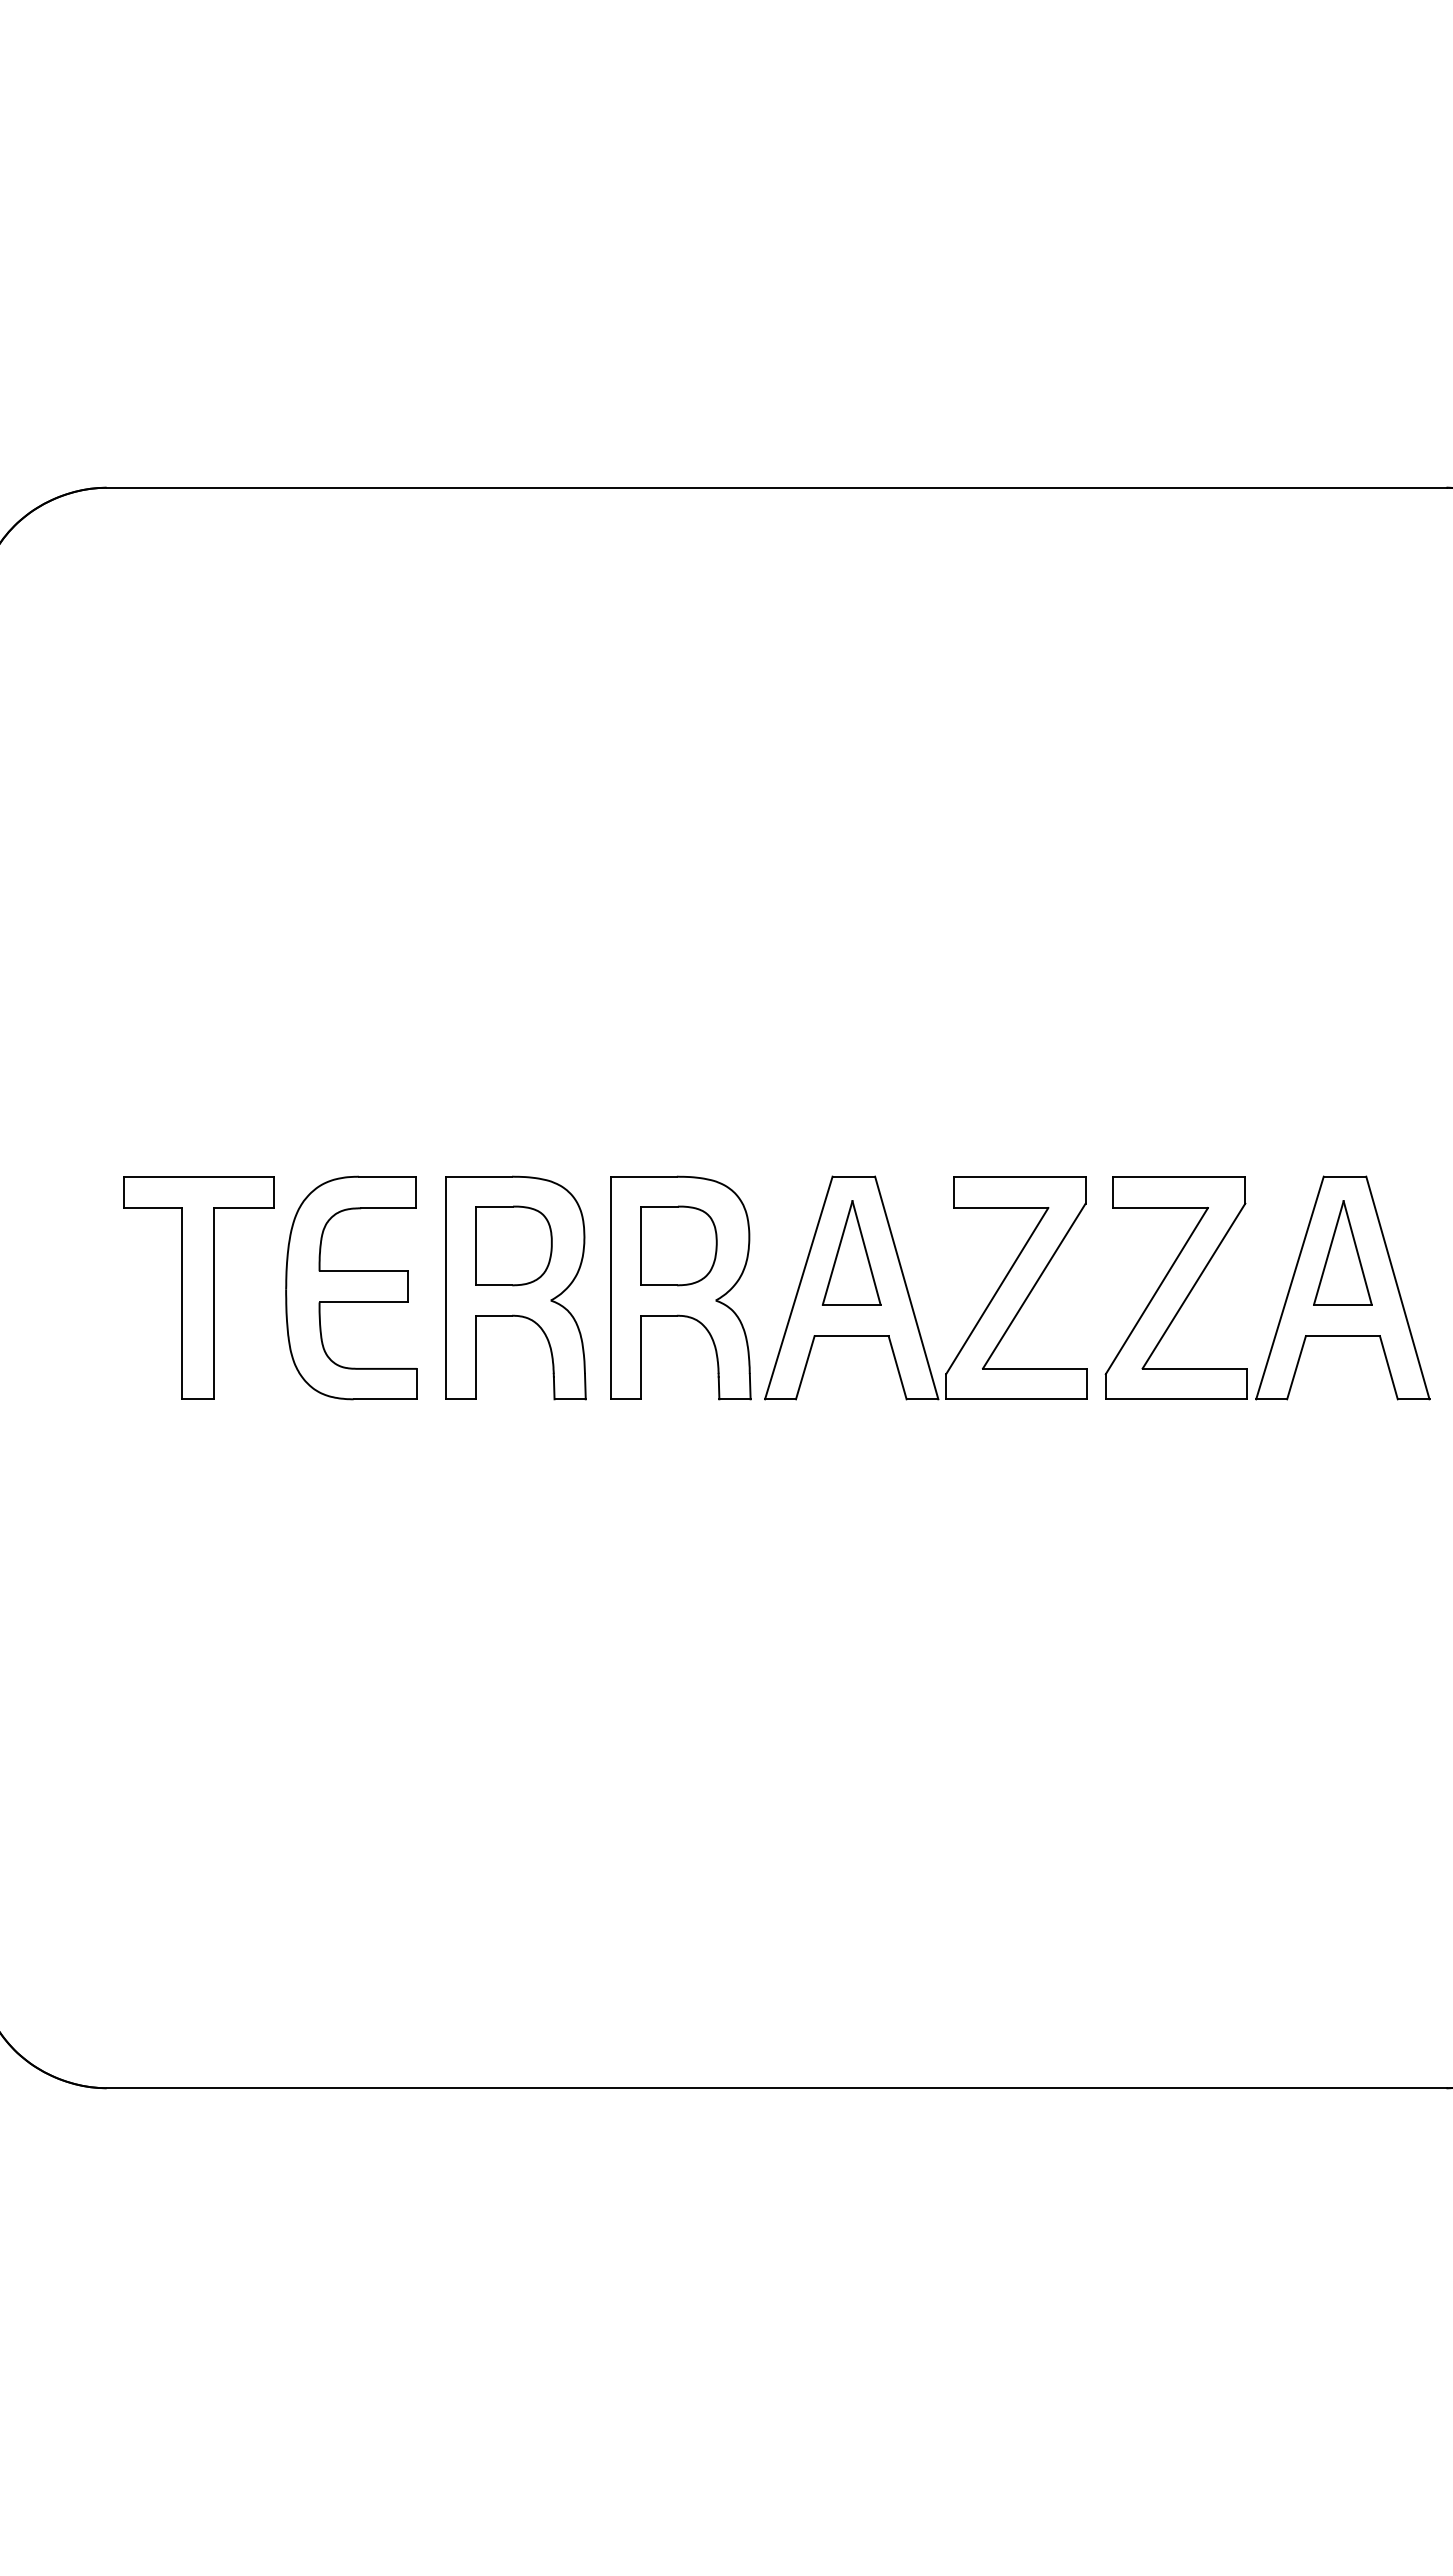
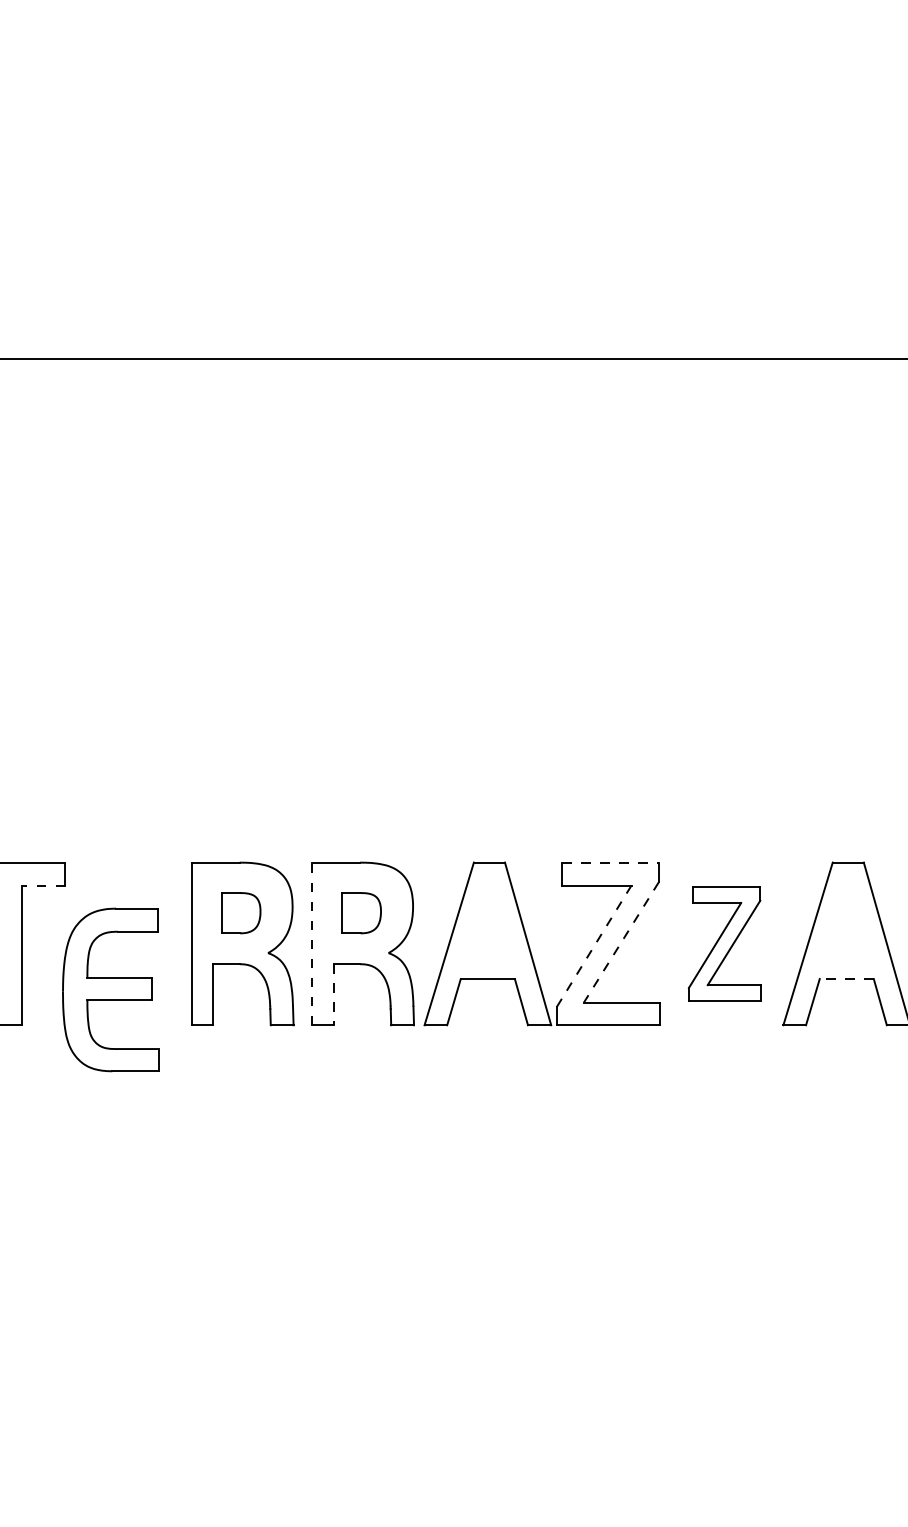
line: (1020, 1176) -> (611, 862), solid -> dashed
line: (243, 1208) -> (43, 885), solid -> dashed
part: (513, 1245) -> (240, 912), size x0.7
part: (678, 1245) -> (361, 912), size x0.7
part: (851, 1252) -> (487, 917), removed
part: (1342, 1252) -> (846, 917), removed
line: (1034, 1286) -> (621, 942), solid -> dashed
part: (351, 1287) -> (110, 989), moved
line: (611, 1287) -> (312, 943), solid -> dashed
part: (1175, 1287) -> (724, 943), size x0.7
line: (997, 1291) -> (594, 946), solid -> dashed
line: (1342, 1336) -> (846, 979), solid -> dashed
line: (640, 1357) -> (333, 994), solid -> dashed

